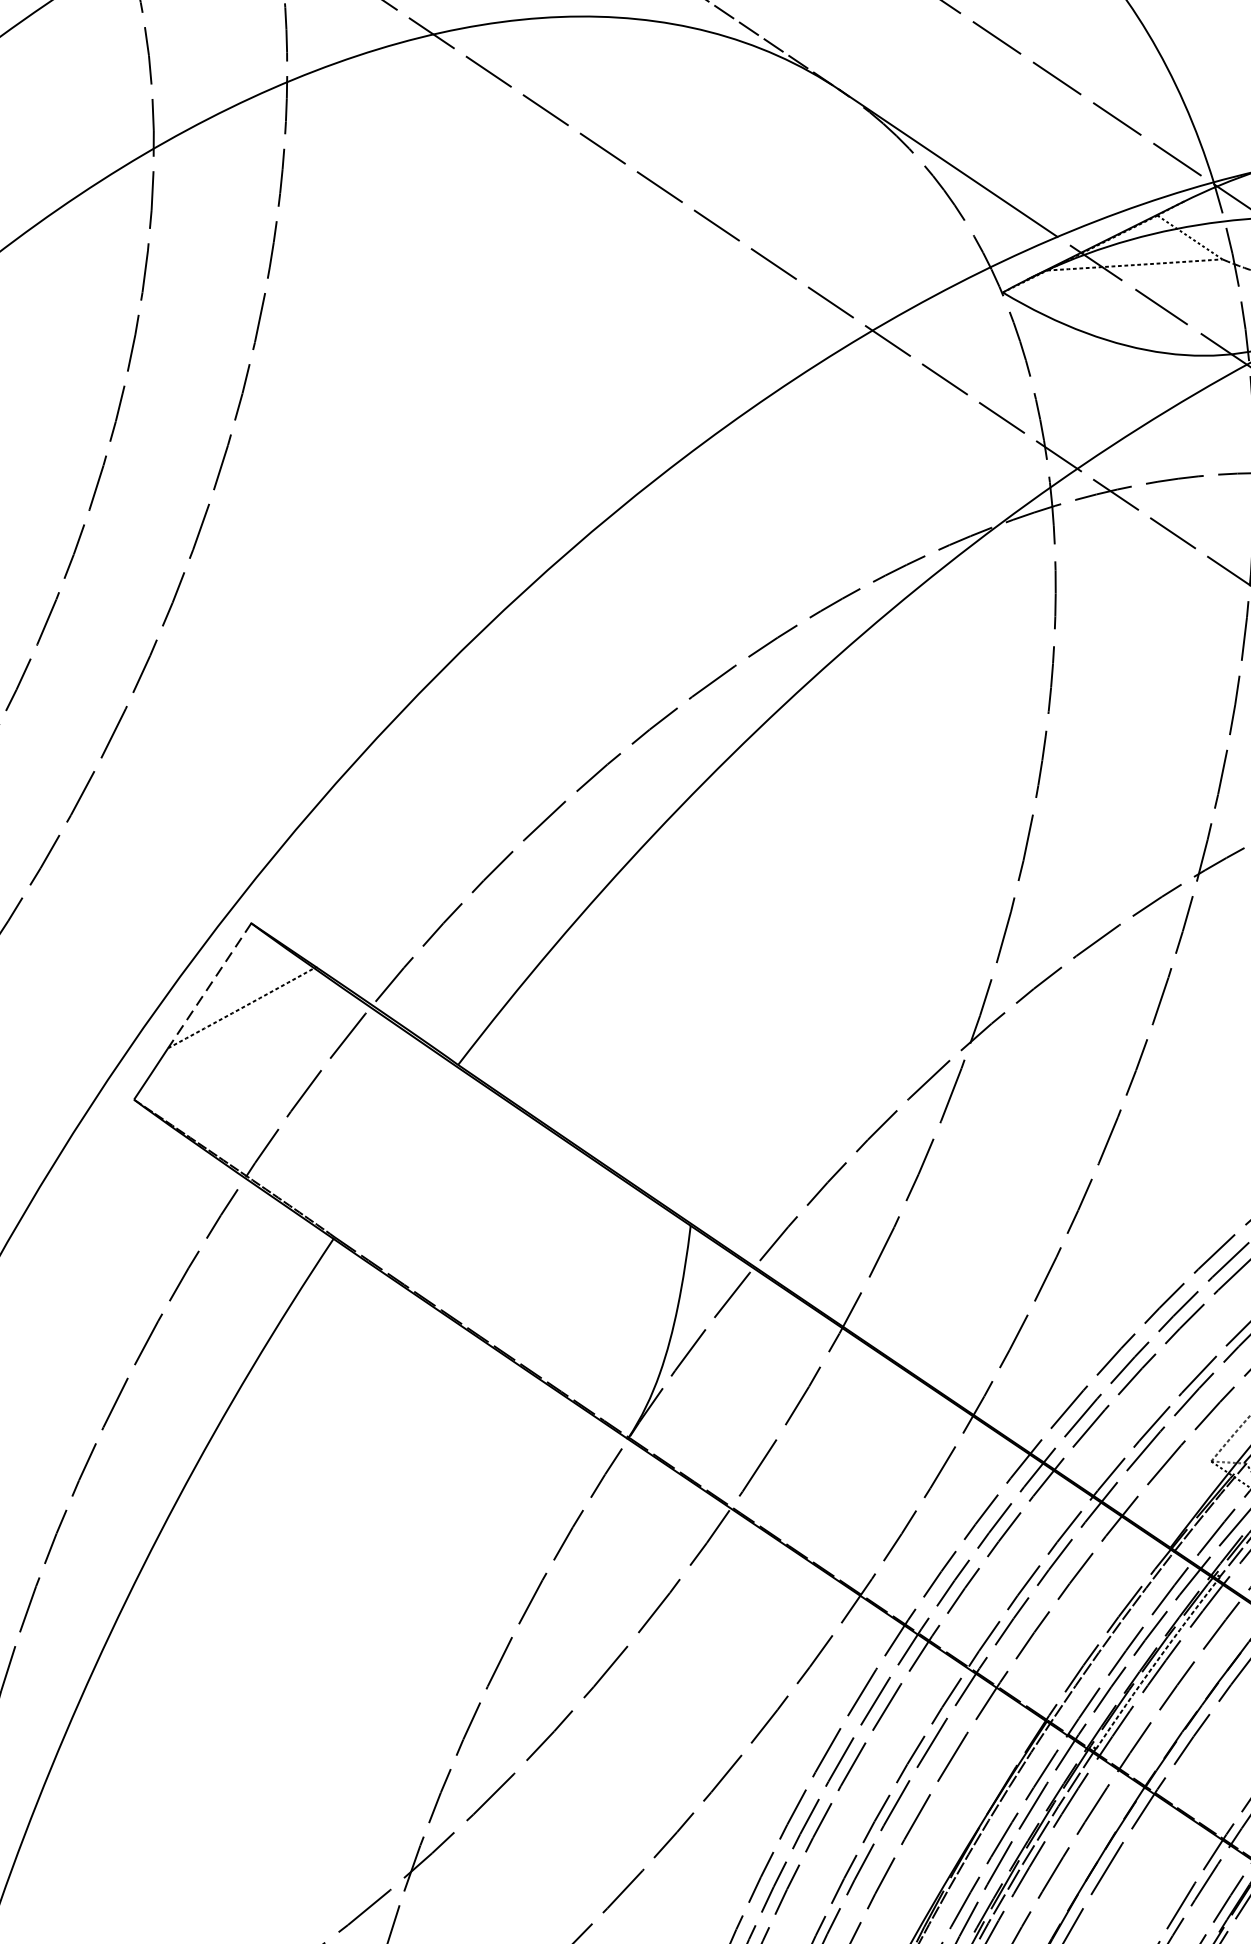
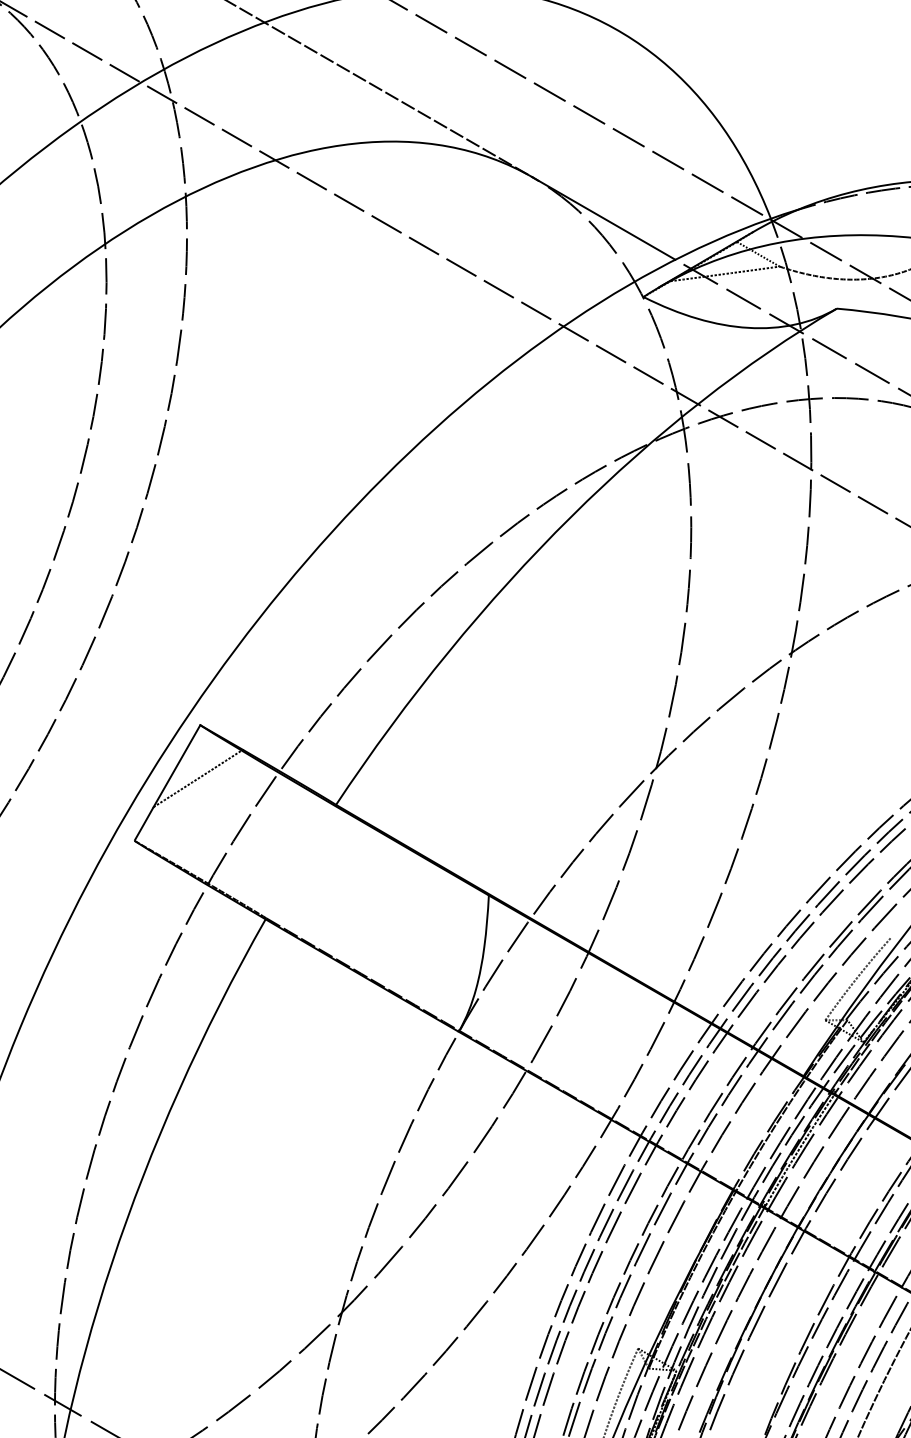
line: (208, 986) -> (176, 766), dashed -> solid

